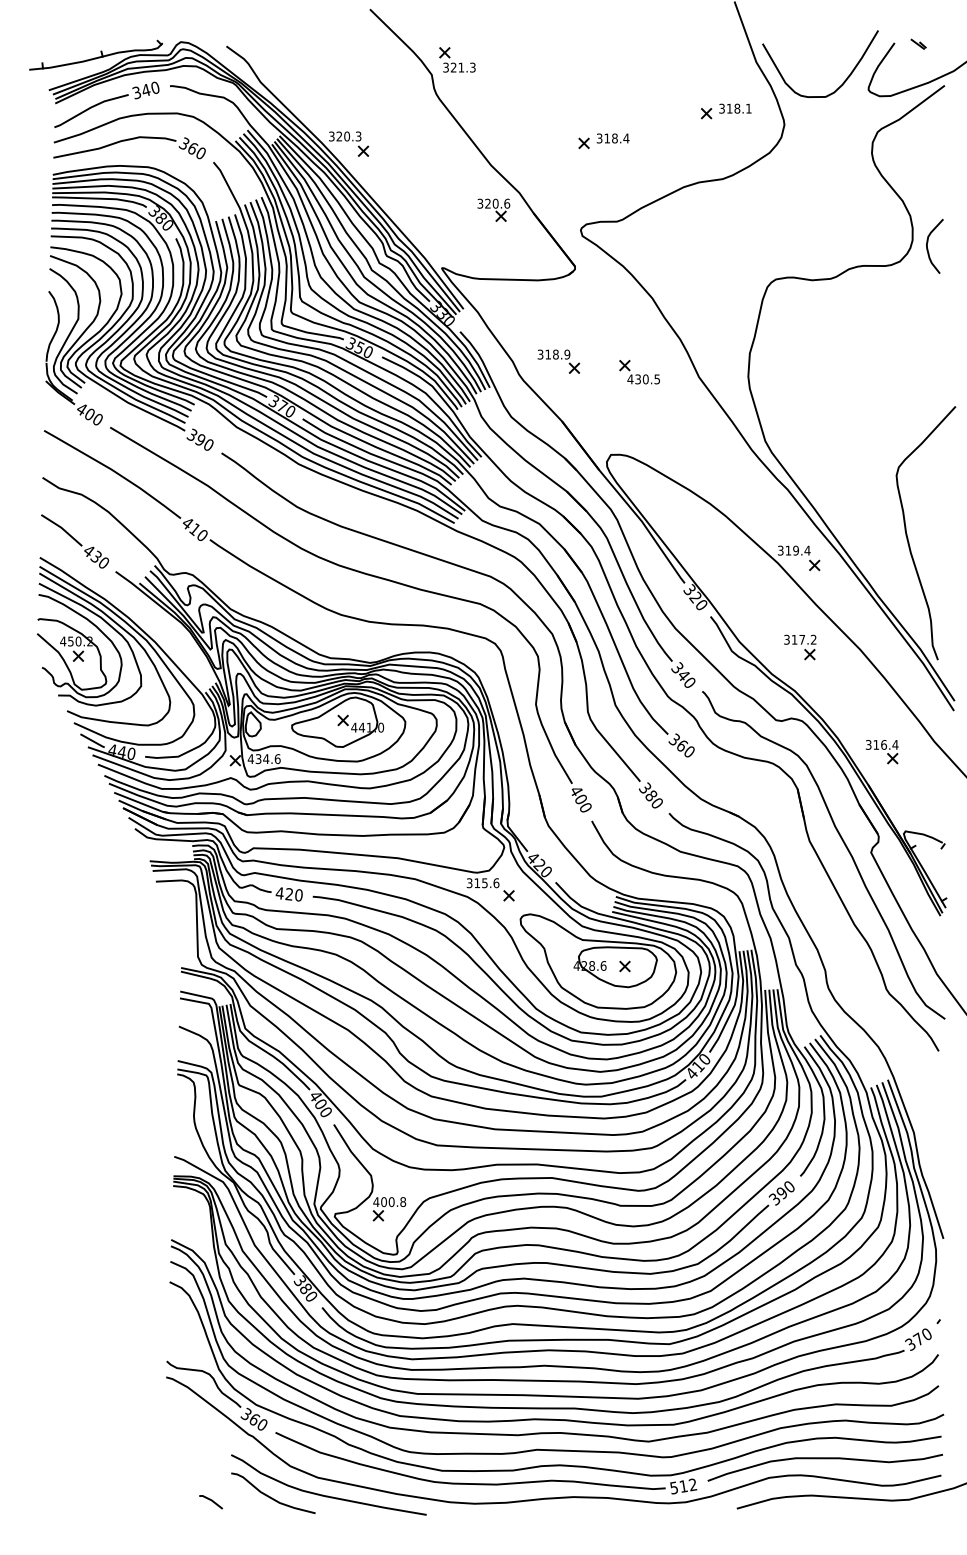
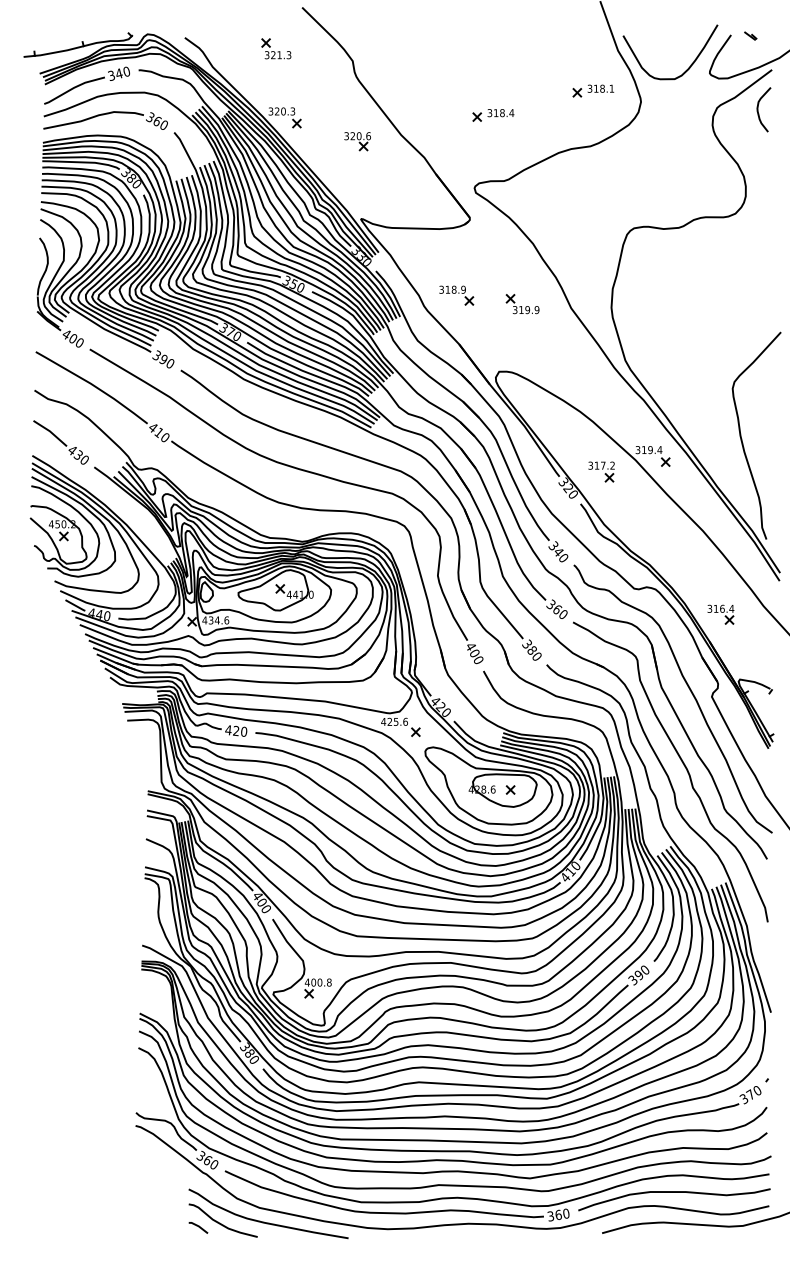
part: (457, 59) -> (276, 48), moved
part: (493, 209) -> (357, 140), moved
curve: (928, 242) -> (758, 106), moved
text: (643, 379) -> (525, 310), 430.5 -> 319.9
part: (800, 647) -> (601, 471), moved
text: (472, 883) -> (386, 722), 315.6 -> 425.6
curve: (836, 936) -> (683, 765), added
text: (683, 1485) -> (558, 1214), 512 -> 360
line: (211, 1501) -> (198, 1227), moved

